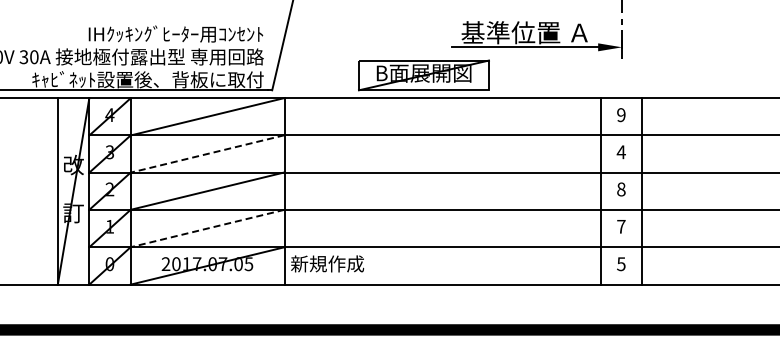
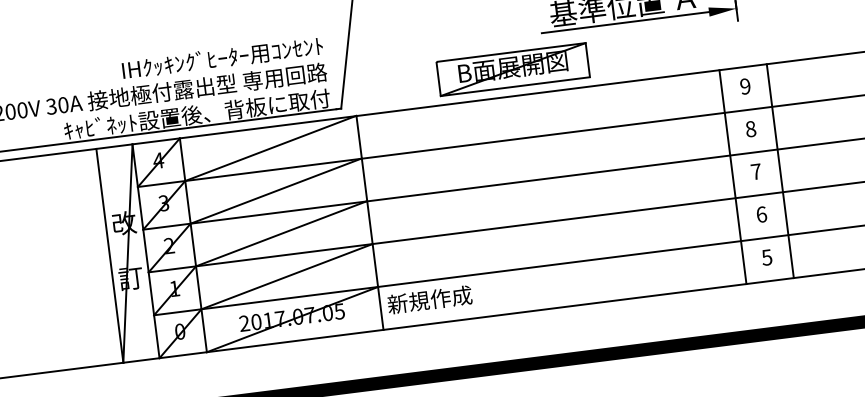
text: (620, 152) -> (749, 129), 4 -> 8
line: (207, 154) -> (276, 191), dashed -> solid
text: (621, 189) -> (756, 171), 8 -> 7
text: (621, 226) -> (761, 214), 7 -> 6
line: (207, 228) -> (286, 276), dashed -> solid

